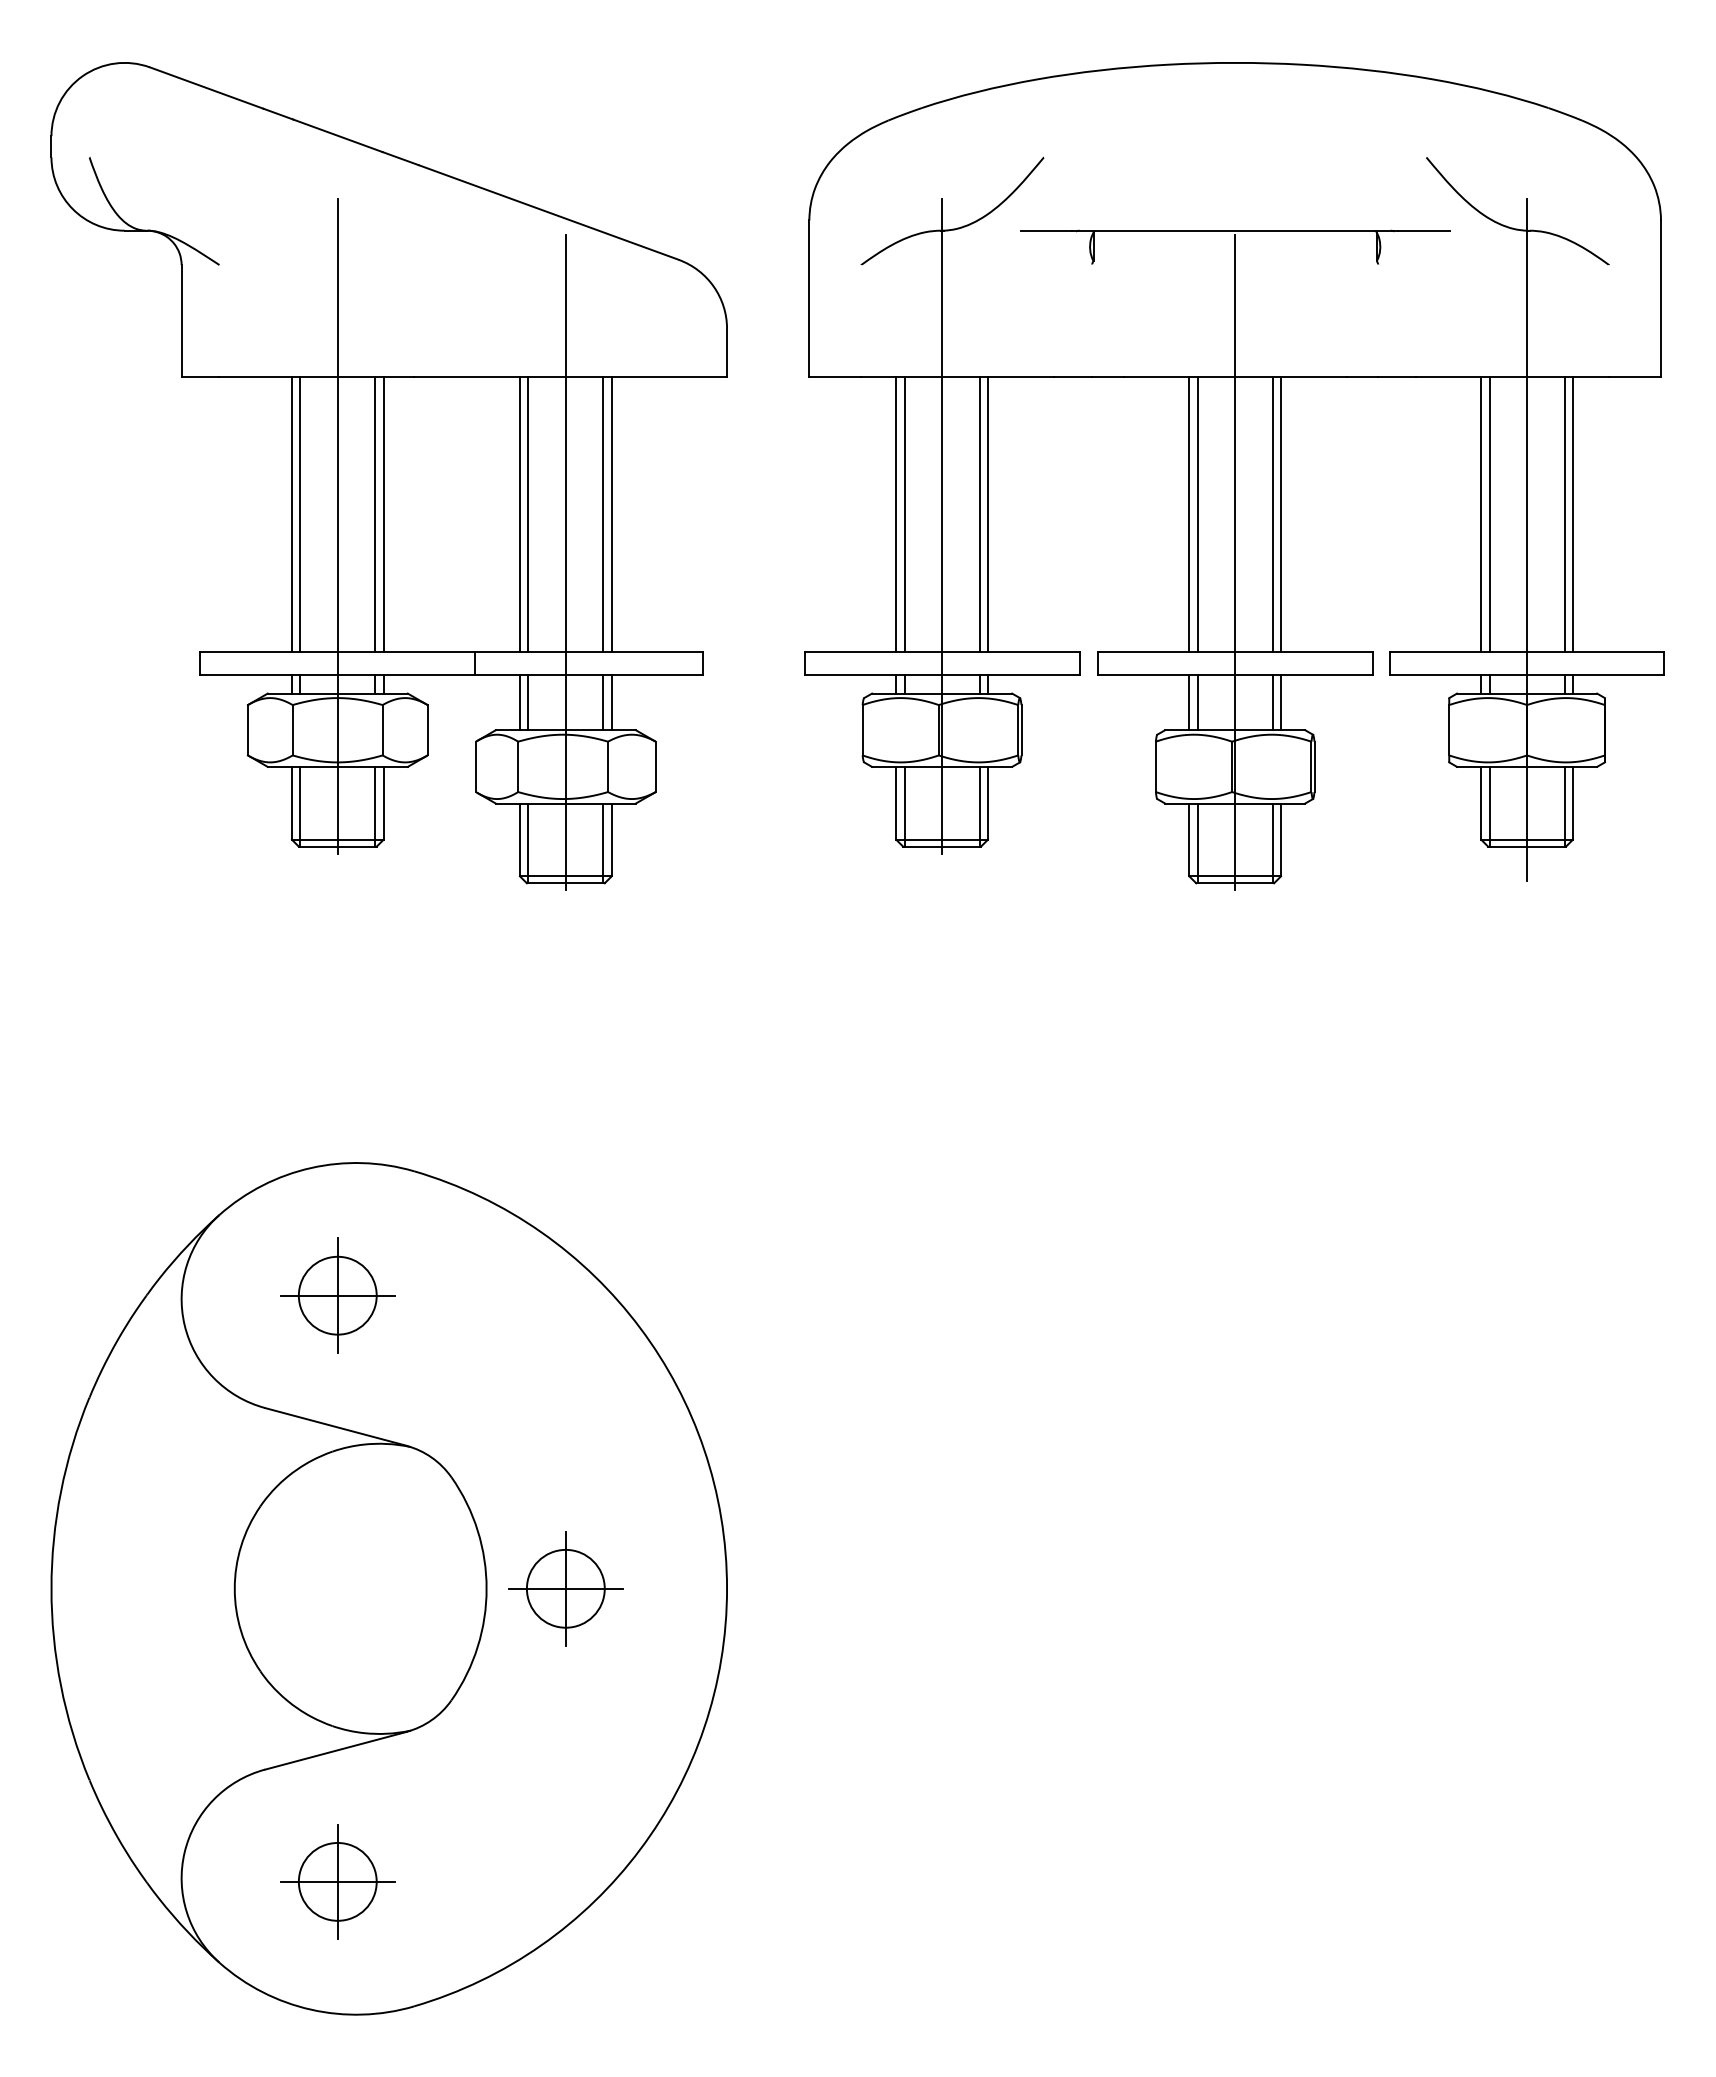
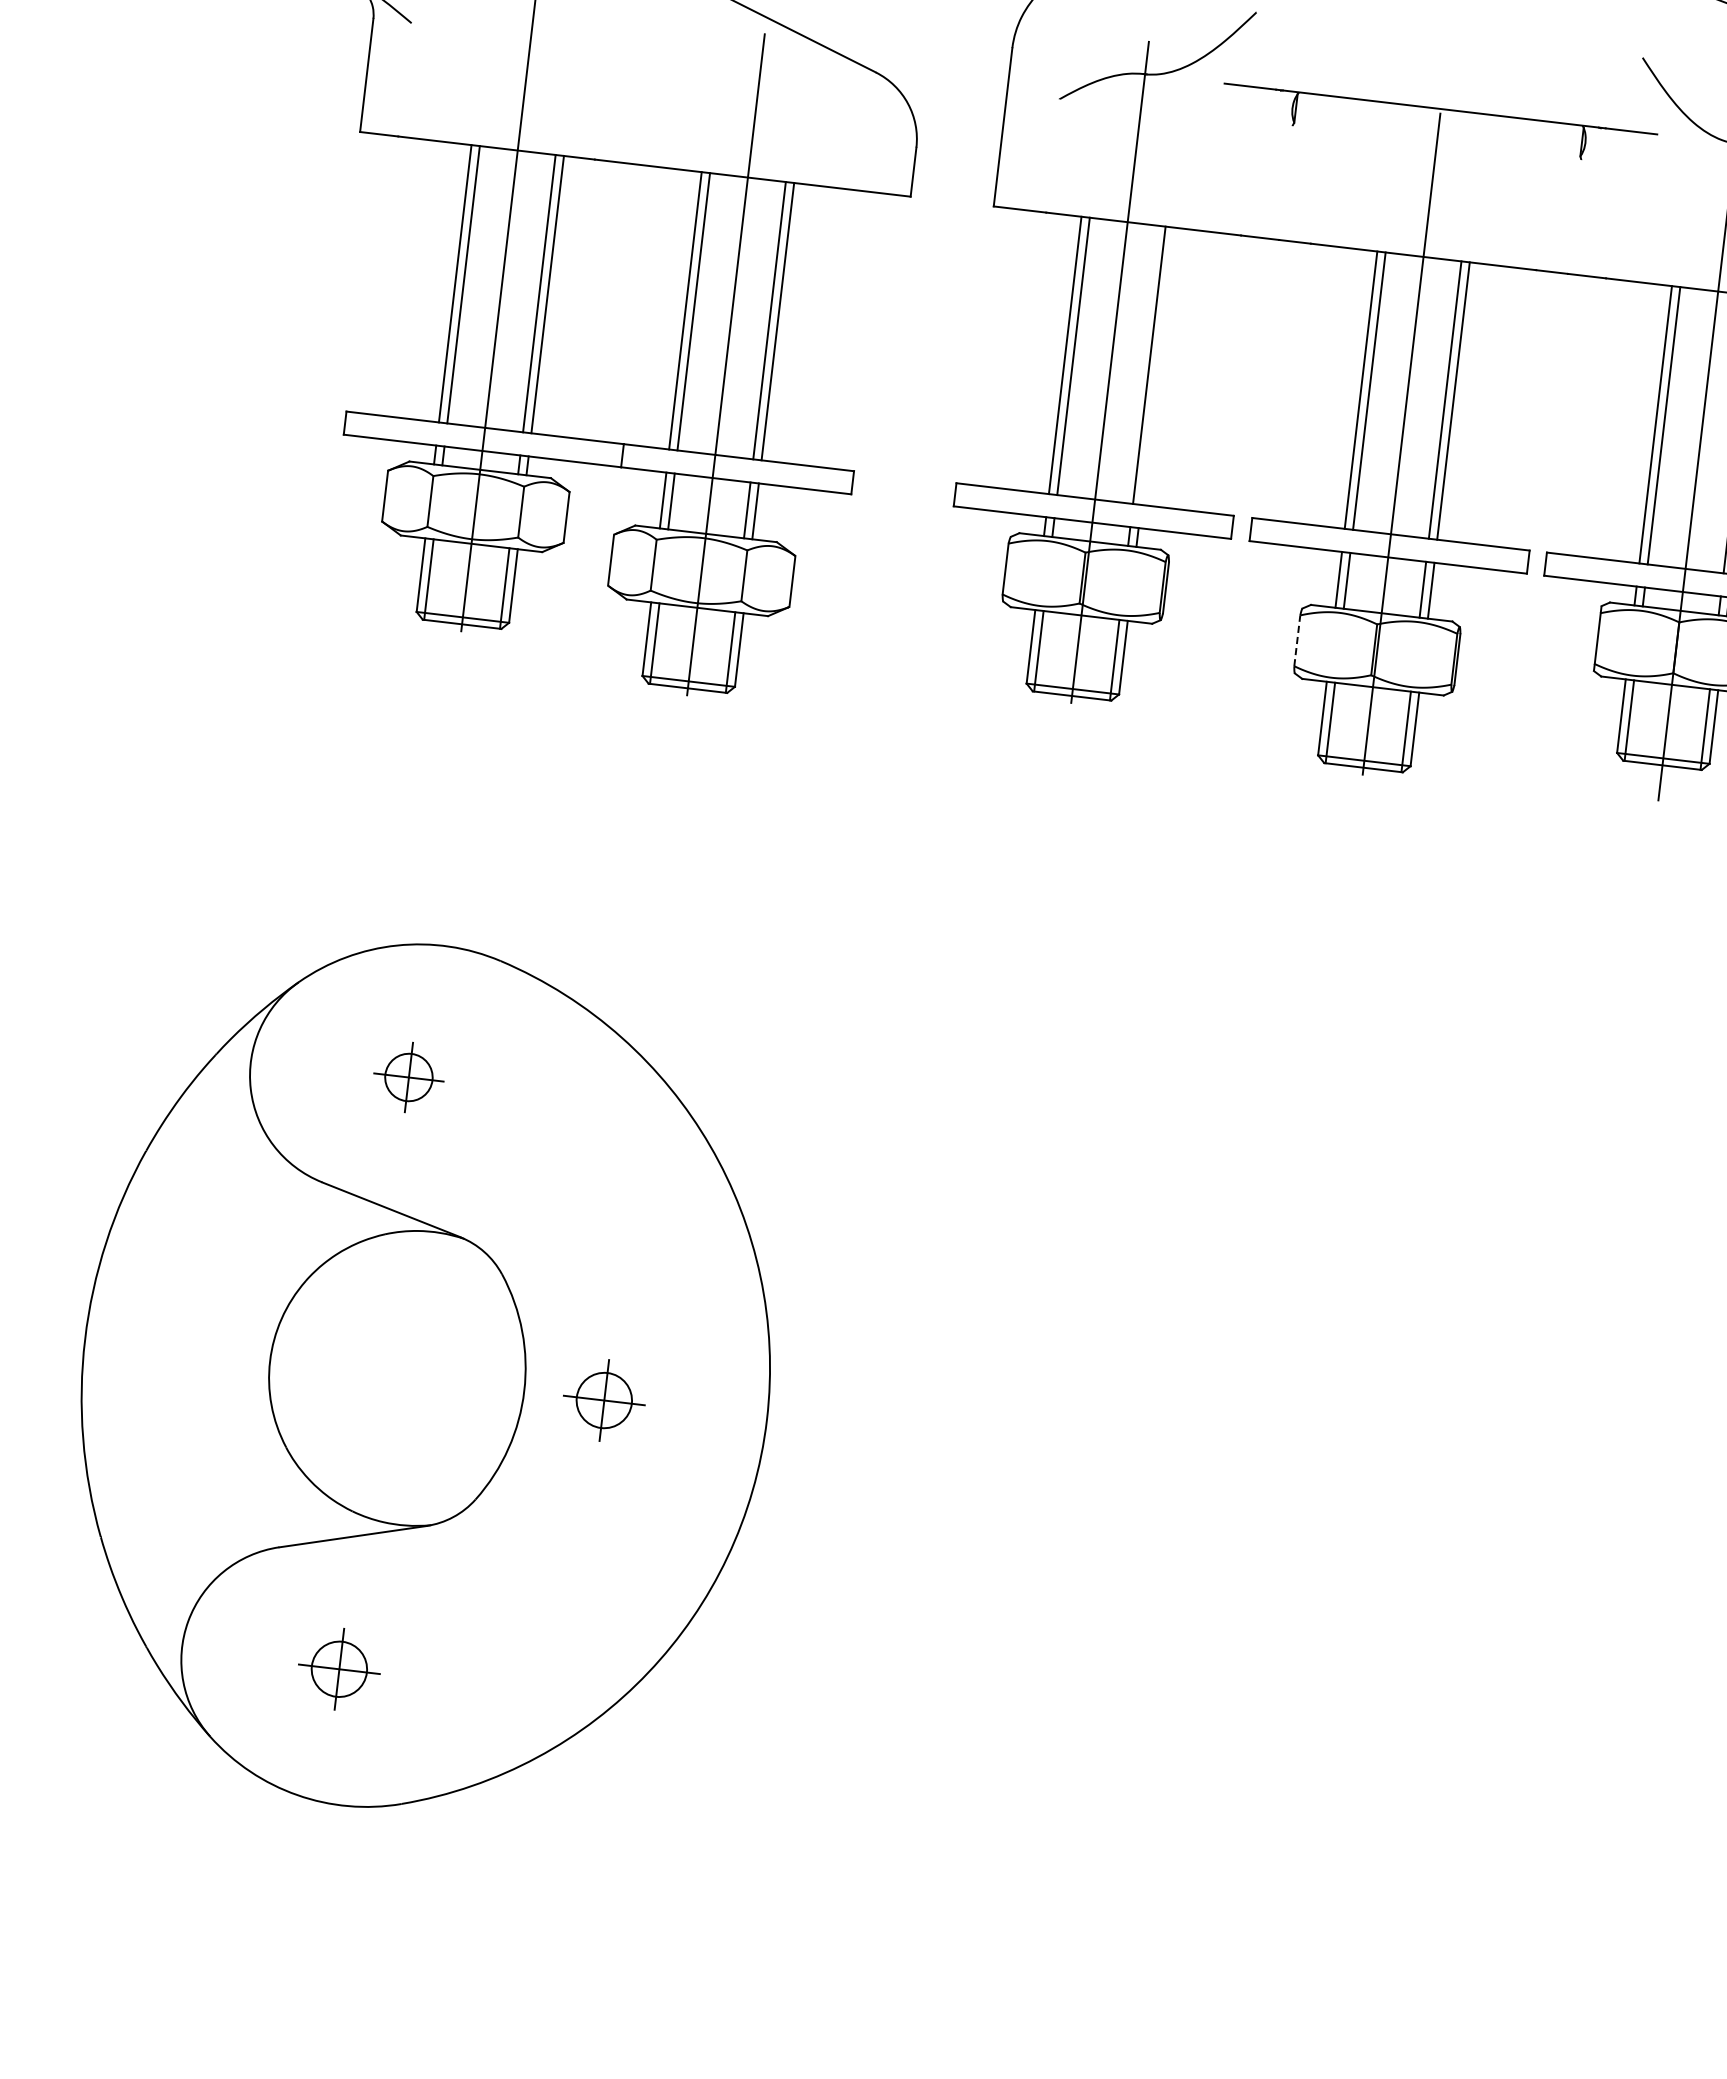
line: (987, 514) -> (1157, 366), removed
line: (1155, 766) -> (1296, 640), solid -> dashed
part: (337, 1295) -> (408, 1077), size x0.6
part: (565, 1588) -> (603, 1400), size x0.7
part: (337, 1881) -> (339, 1668), size x0.7

